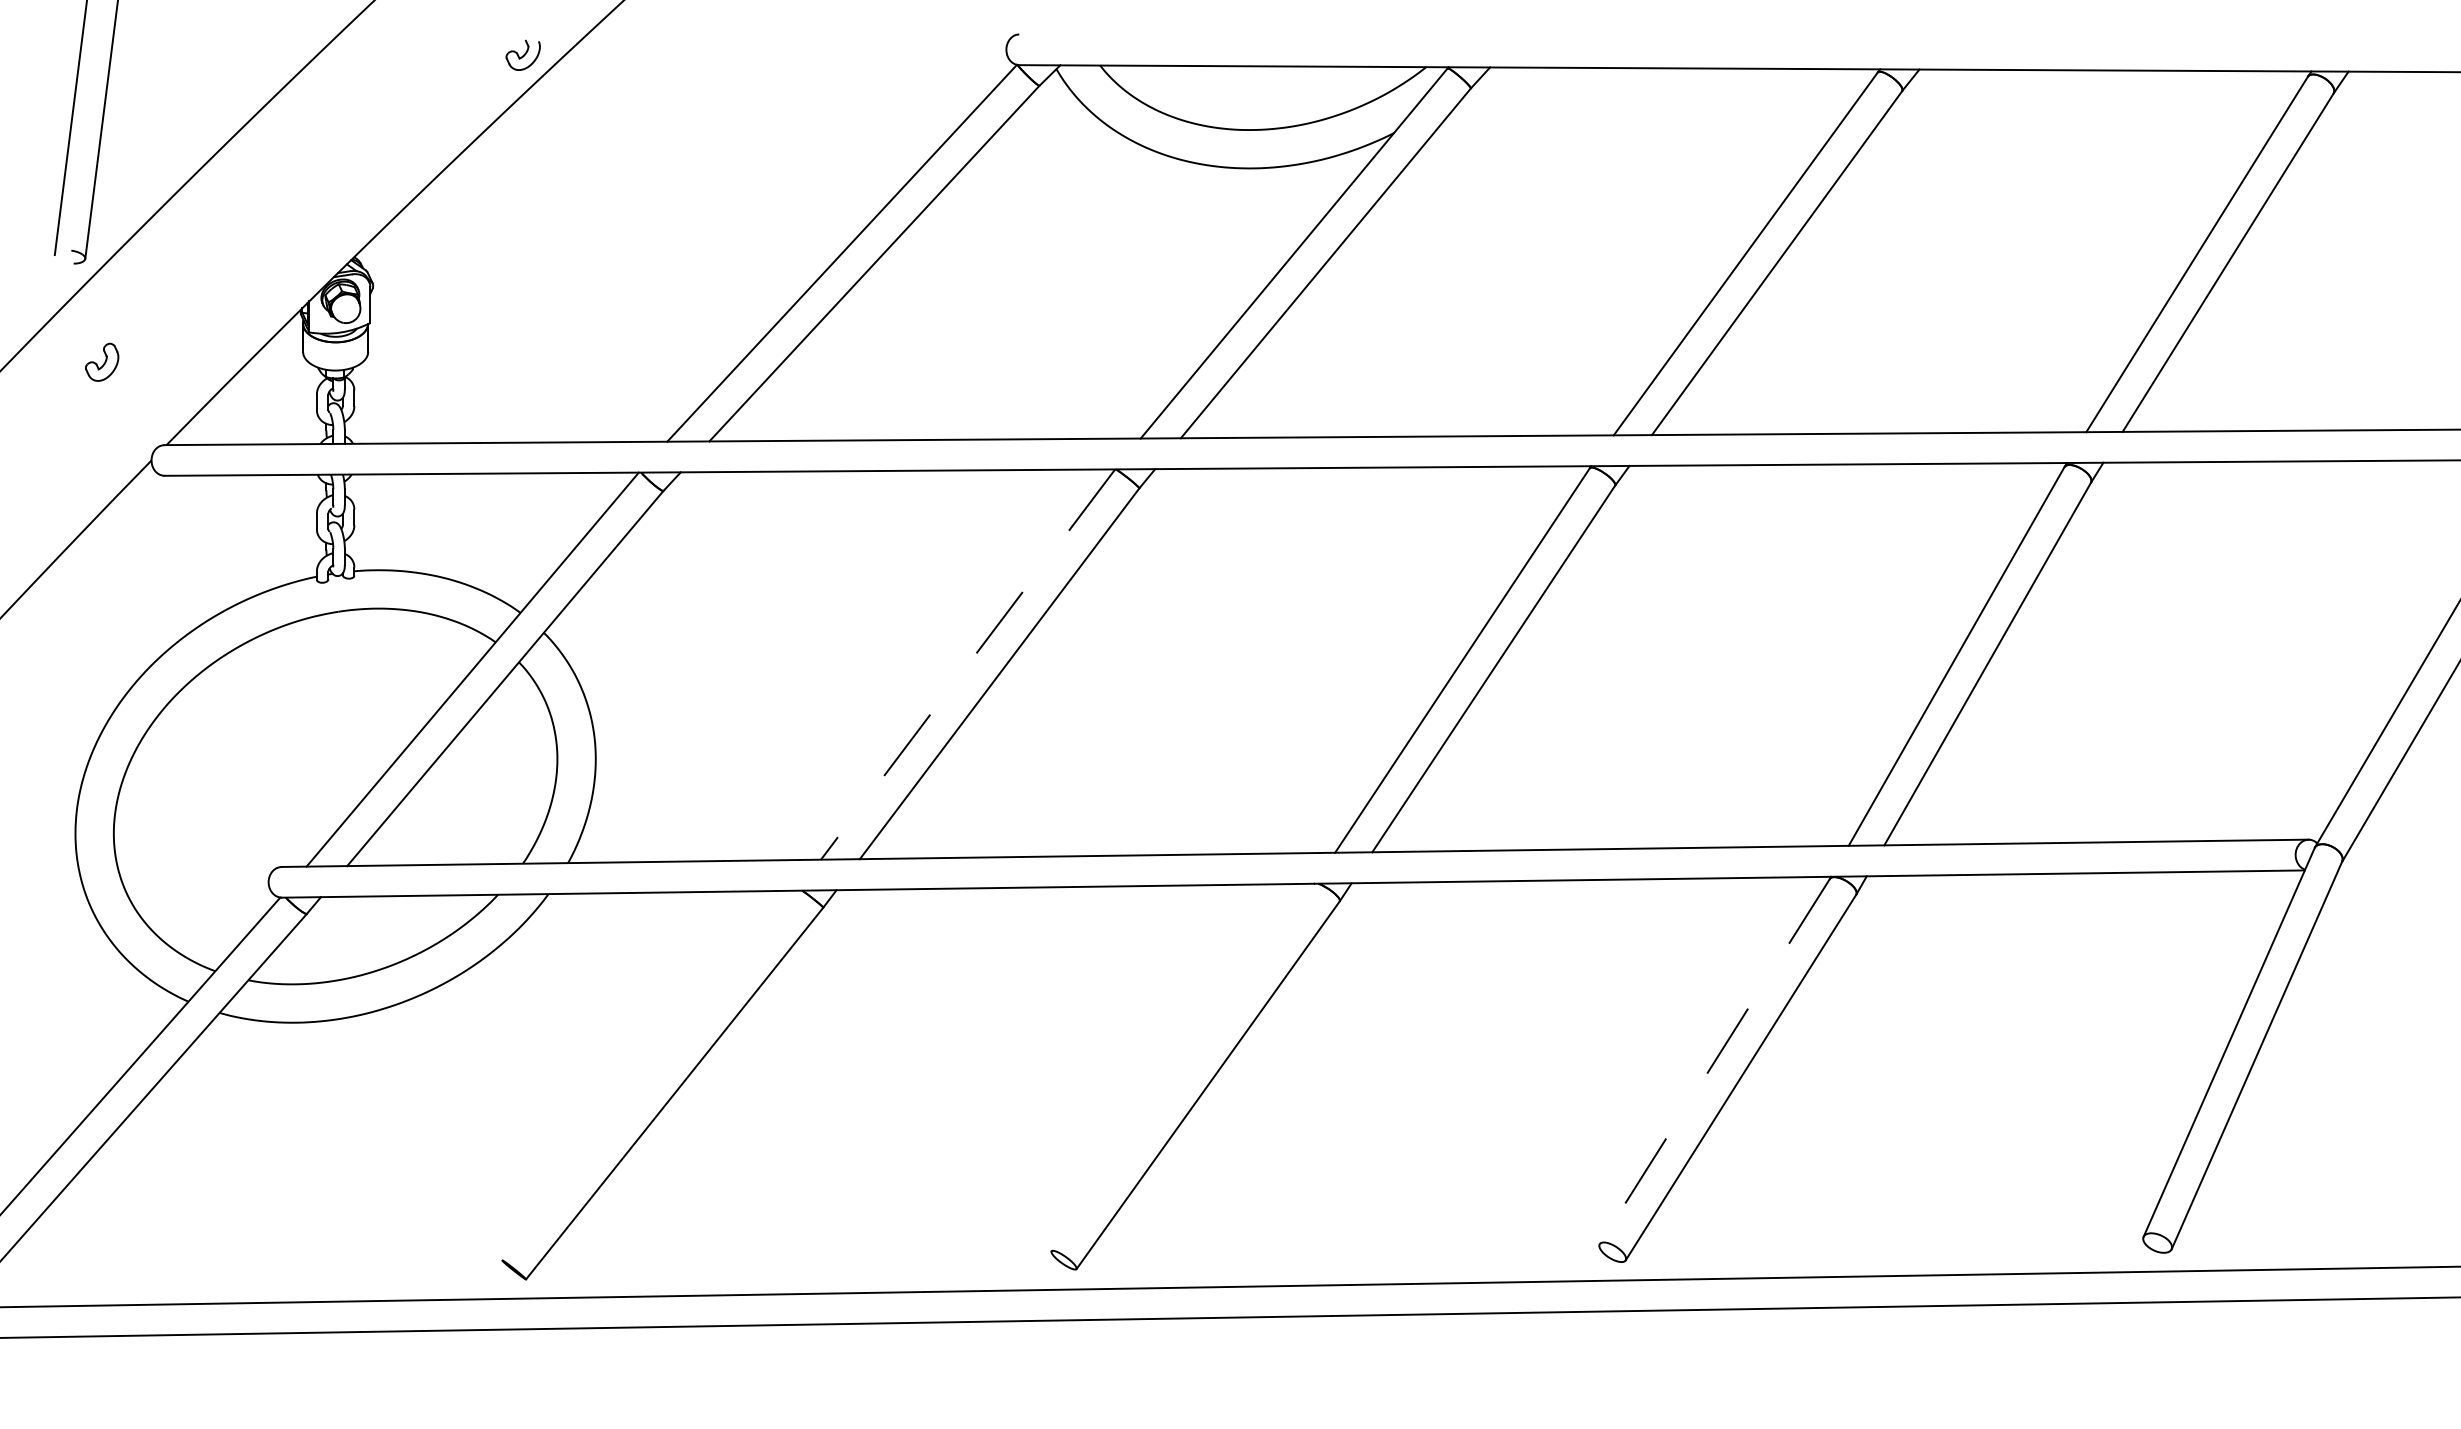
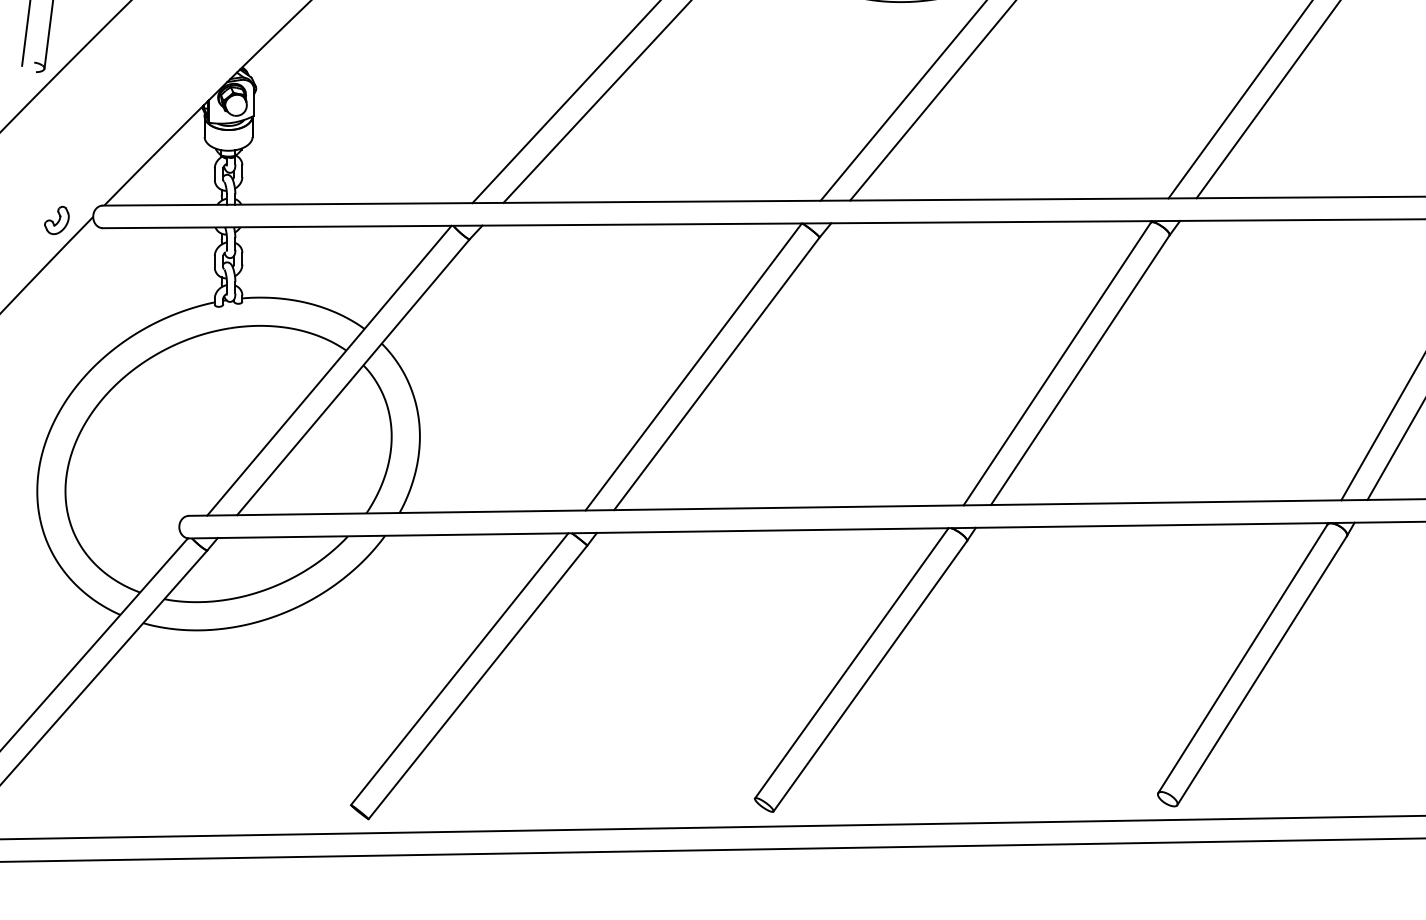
part: (102, 361) -> (57, 219), moved
line: (967, 664) -> (693, 366), dashed -> solid
line: (1714, 1061) -> (1242, 658), dashed -> solid
line: (1182, 1067) -> (851, 663), added
line: (649, 1075) -> (459, 669), added

